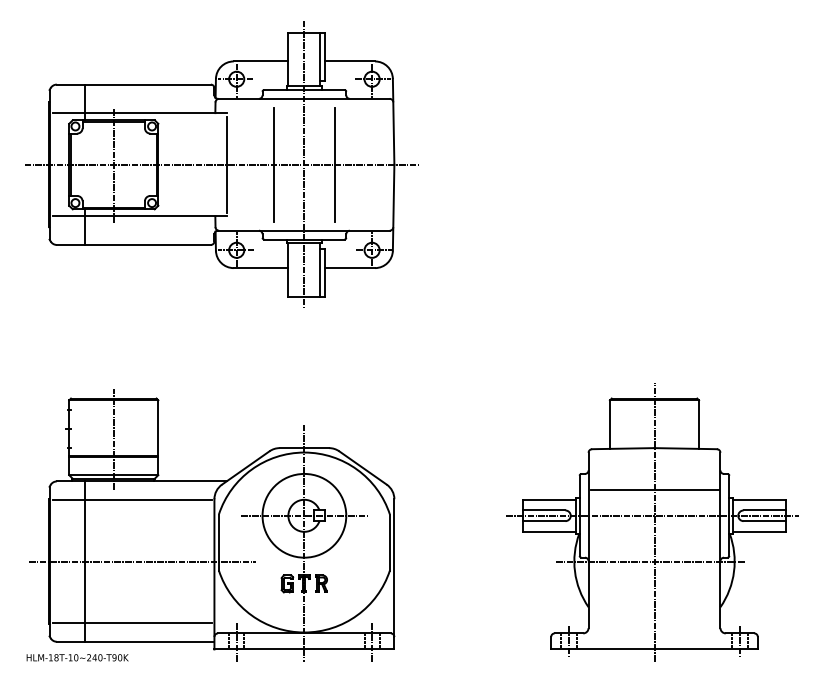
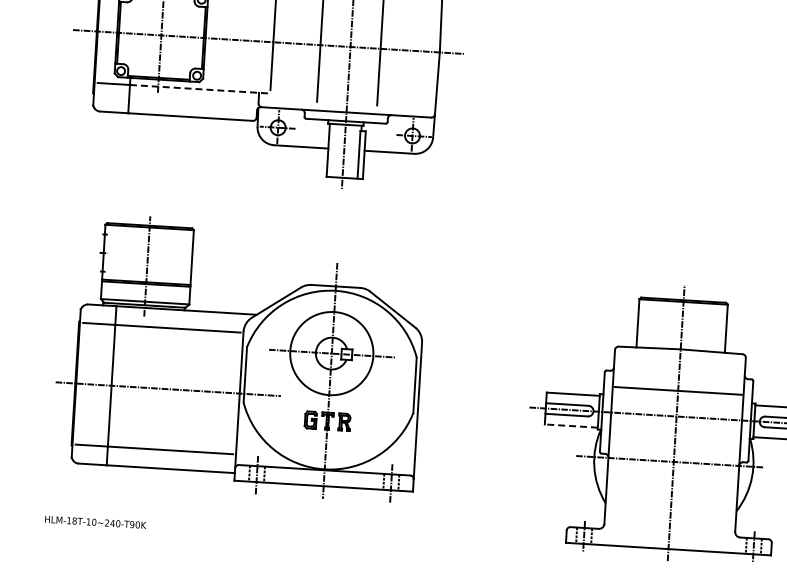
line: (155, 216) -> (199, 89), solid -> dashed
part: (212, 525) -> (240, 357), moved
line: (549, 531) -> (571, 425), solid -> dashed

